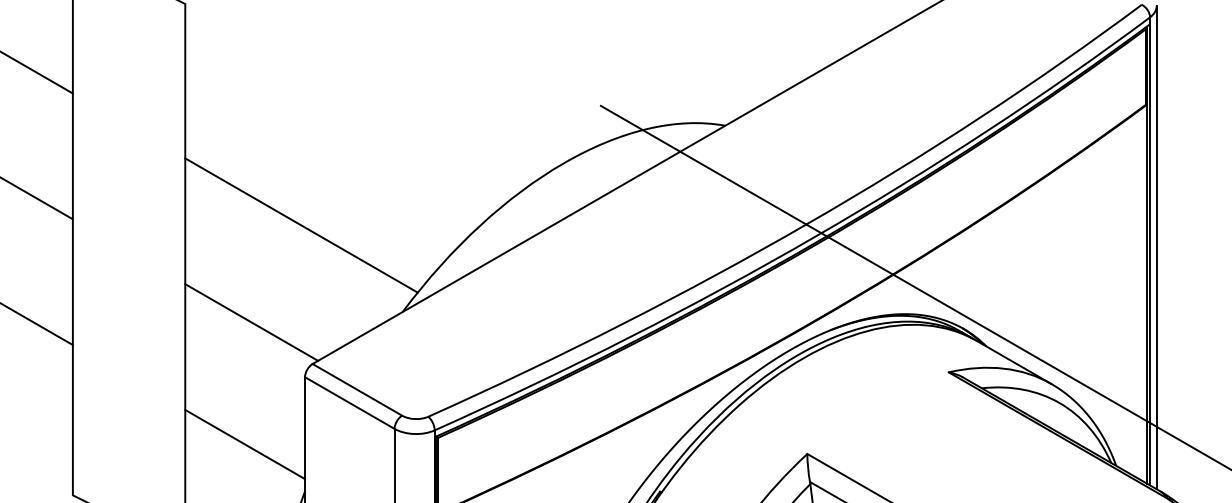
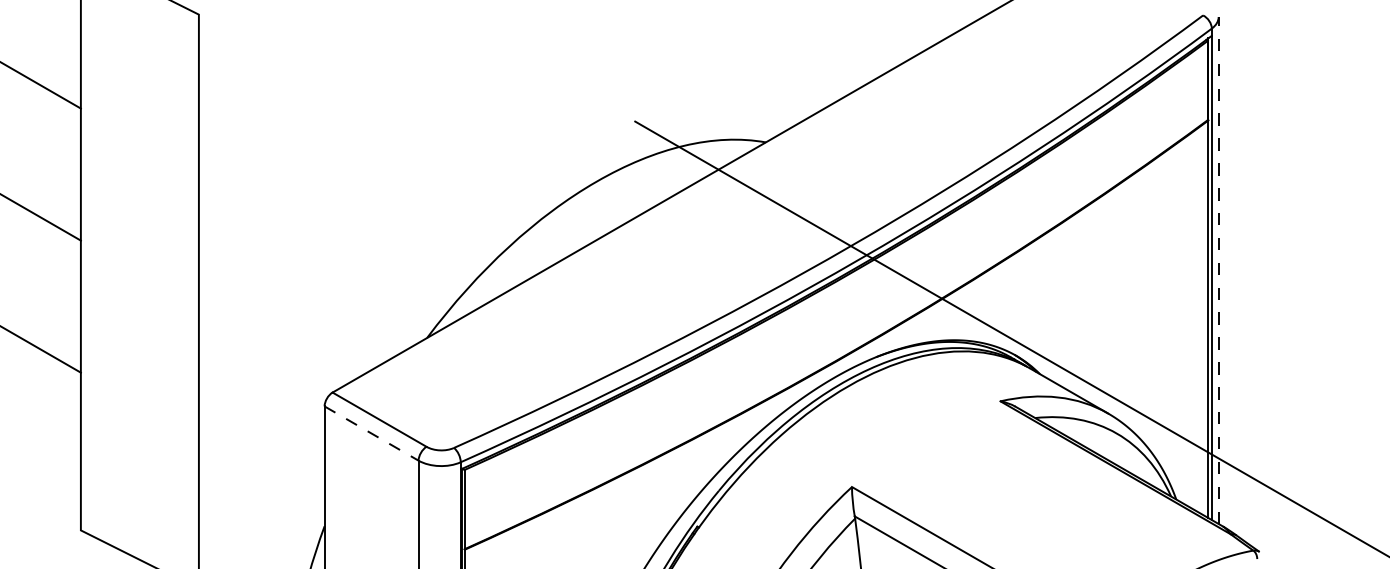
line: (301, 224) -> (320, 246), removed
line: (1156, 247) -> (1218, 270), solid -> dashed
line: (251, 322) -> (268, 348), removed
line: (350, 402) -> (372, 433), solid -> dashed
line: (244, 443) -> (261, 476), removed

